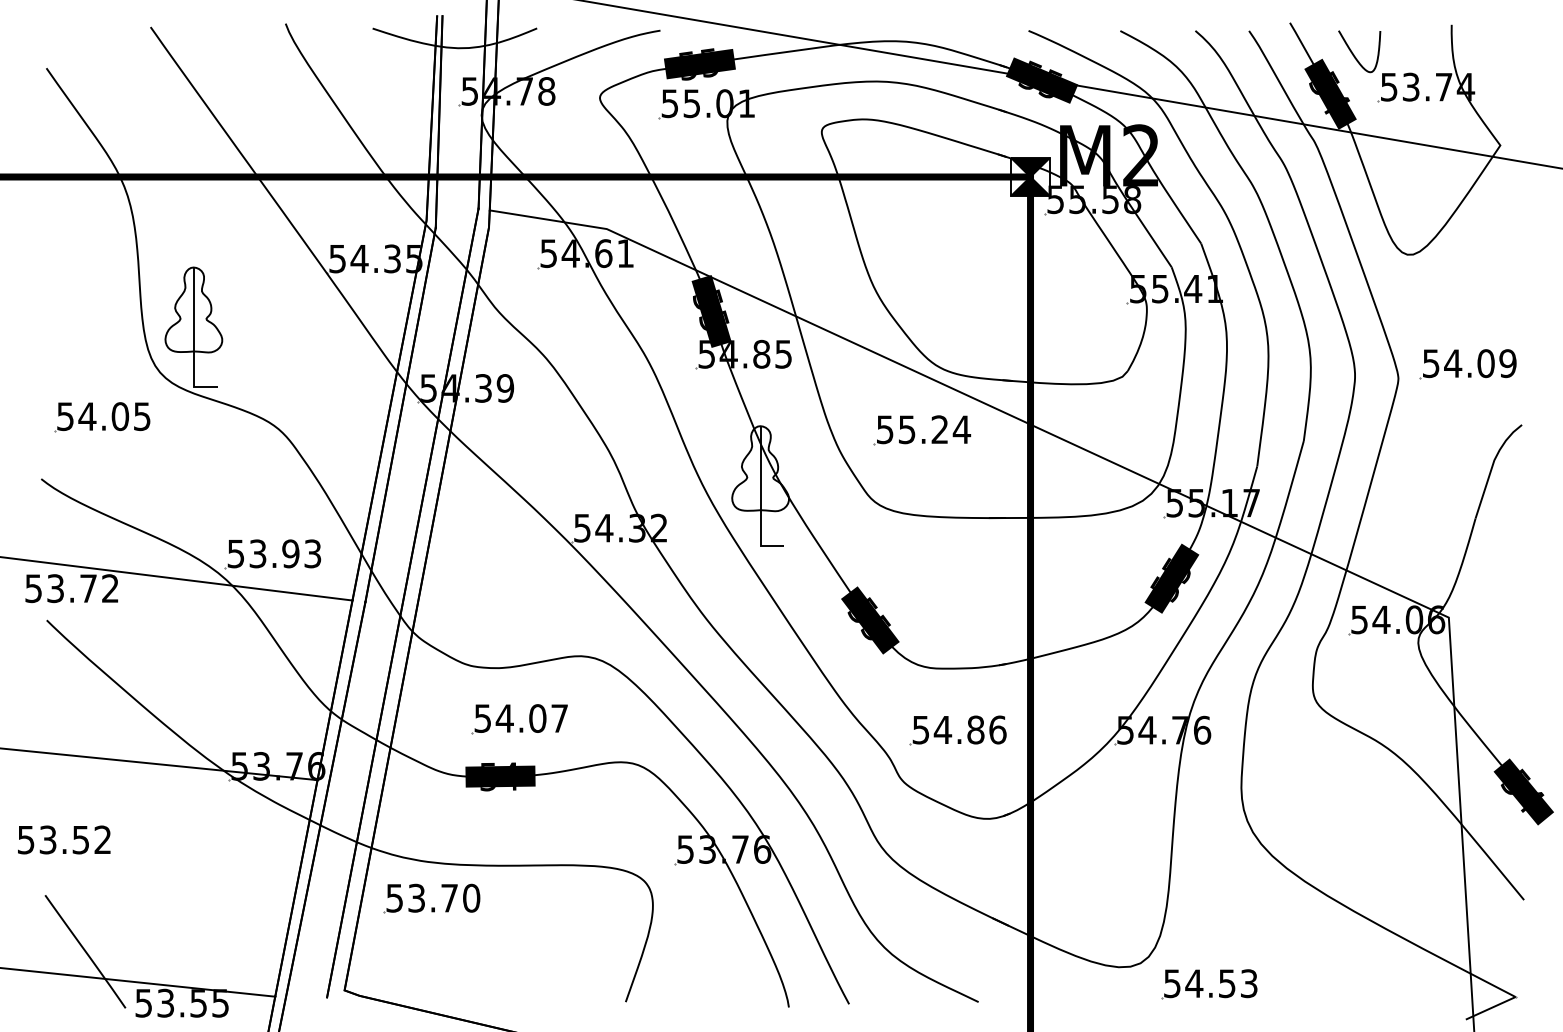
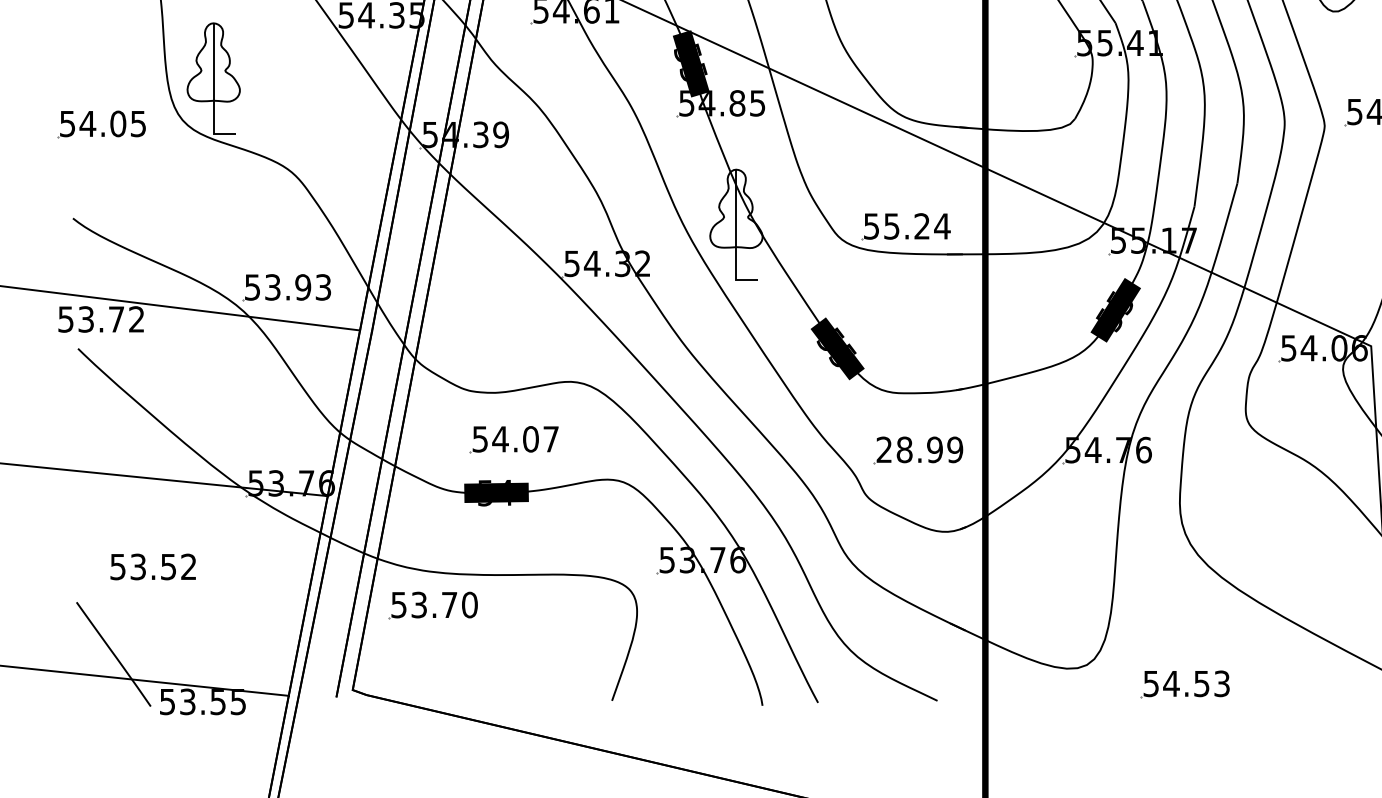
part: (96, 421) -> (96, 128), moved
part: (914, 430) -> (898, 227), moved
text: (959, 729) -> (919, 449), 54.86 -> 28.99
text: (64, 839) -> (153, 566), moved
part: (1203, 988) -> (1179, 688), moved

